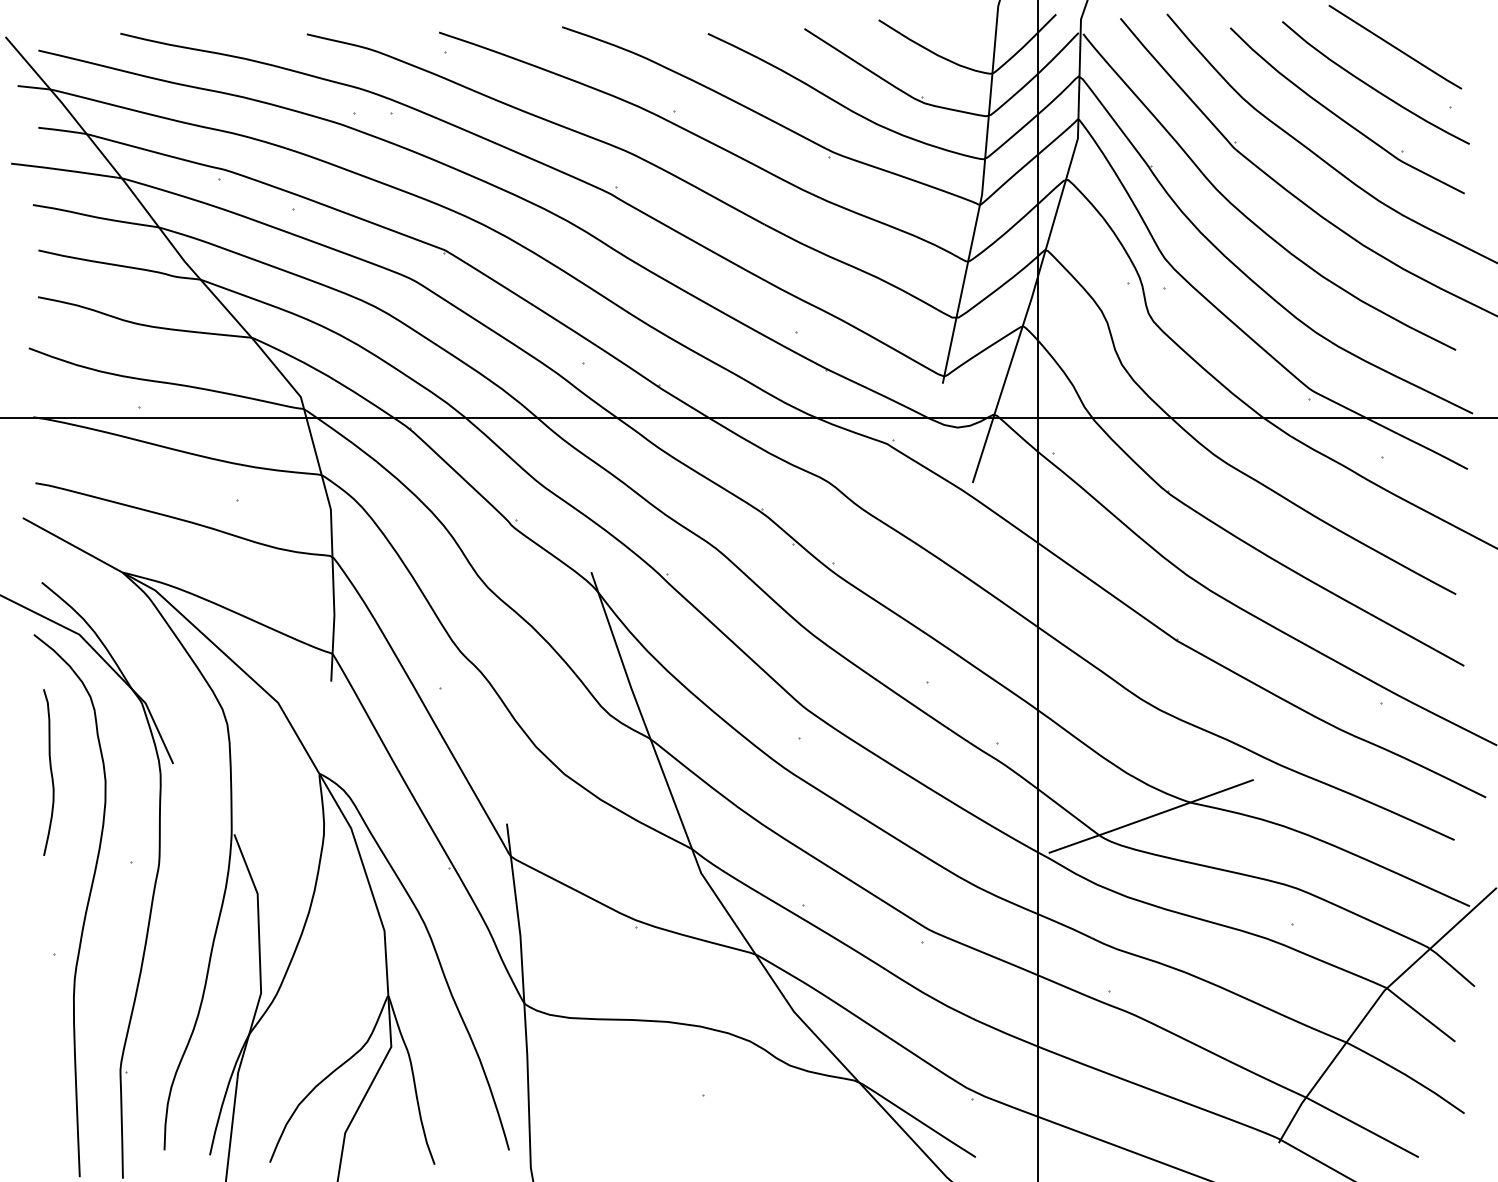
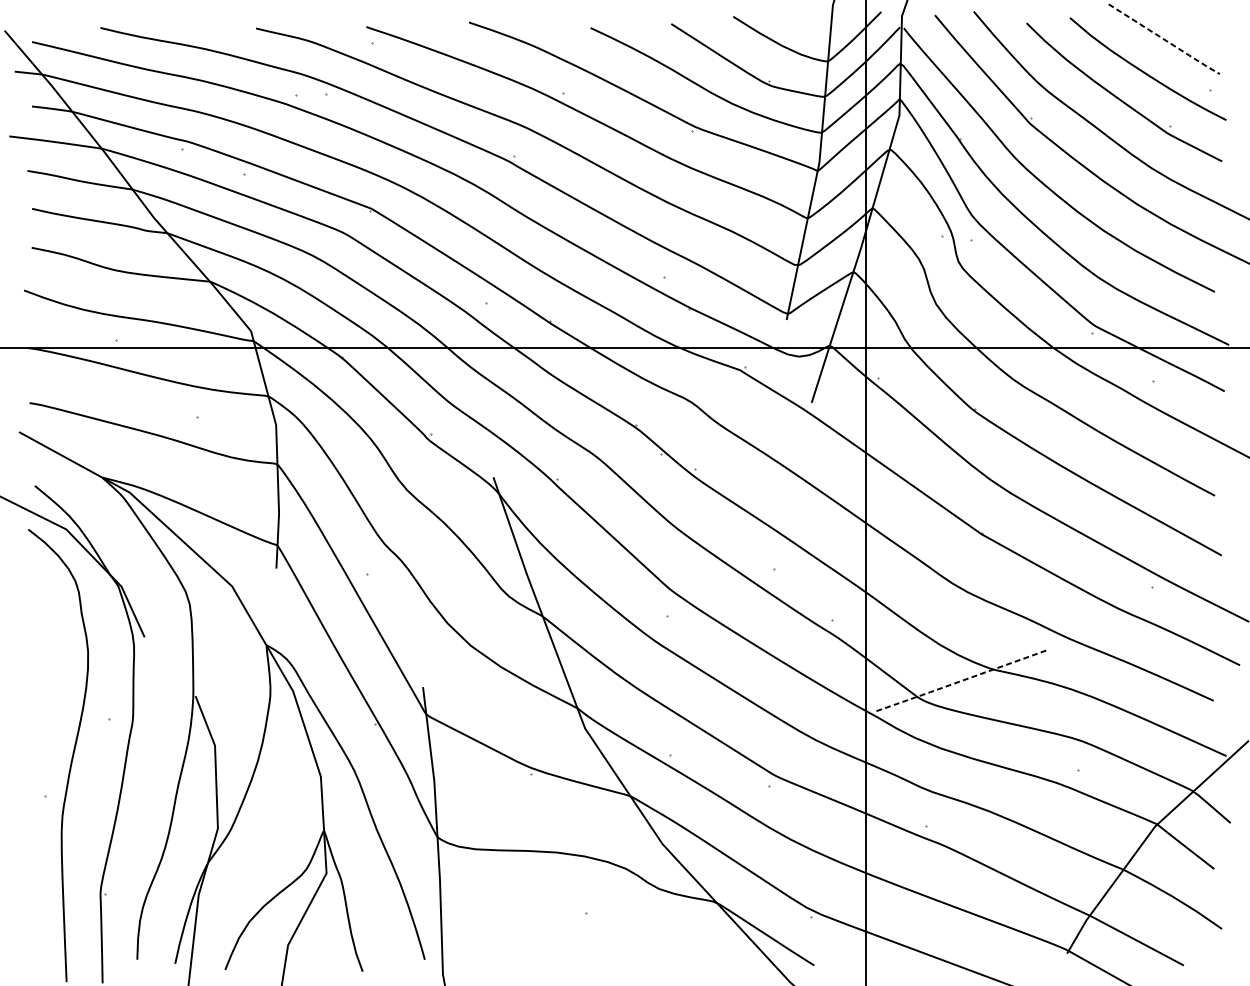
line: (1396, 48) -> (1165, 40), solid -> dashed
curve: (50, 772) -> (42, 644), removed
line: (1150, 816) -> (960, 681), solid -> dashed

